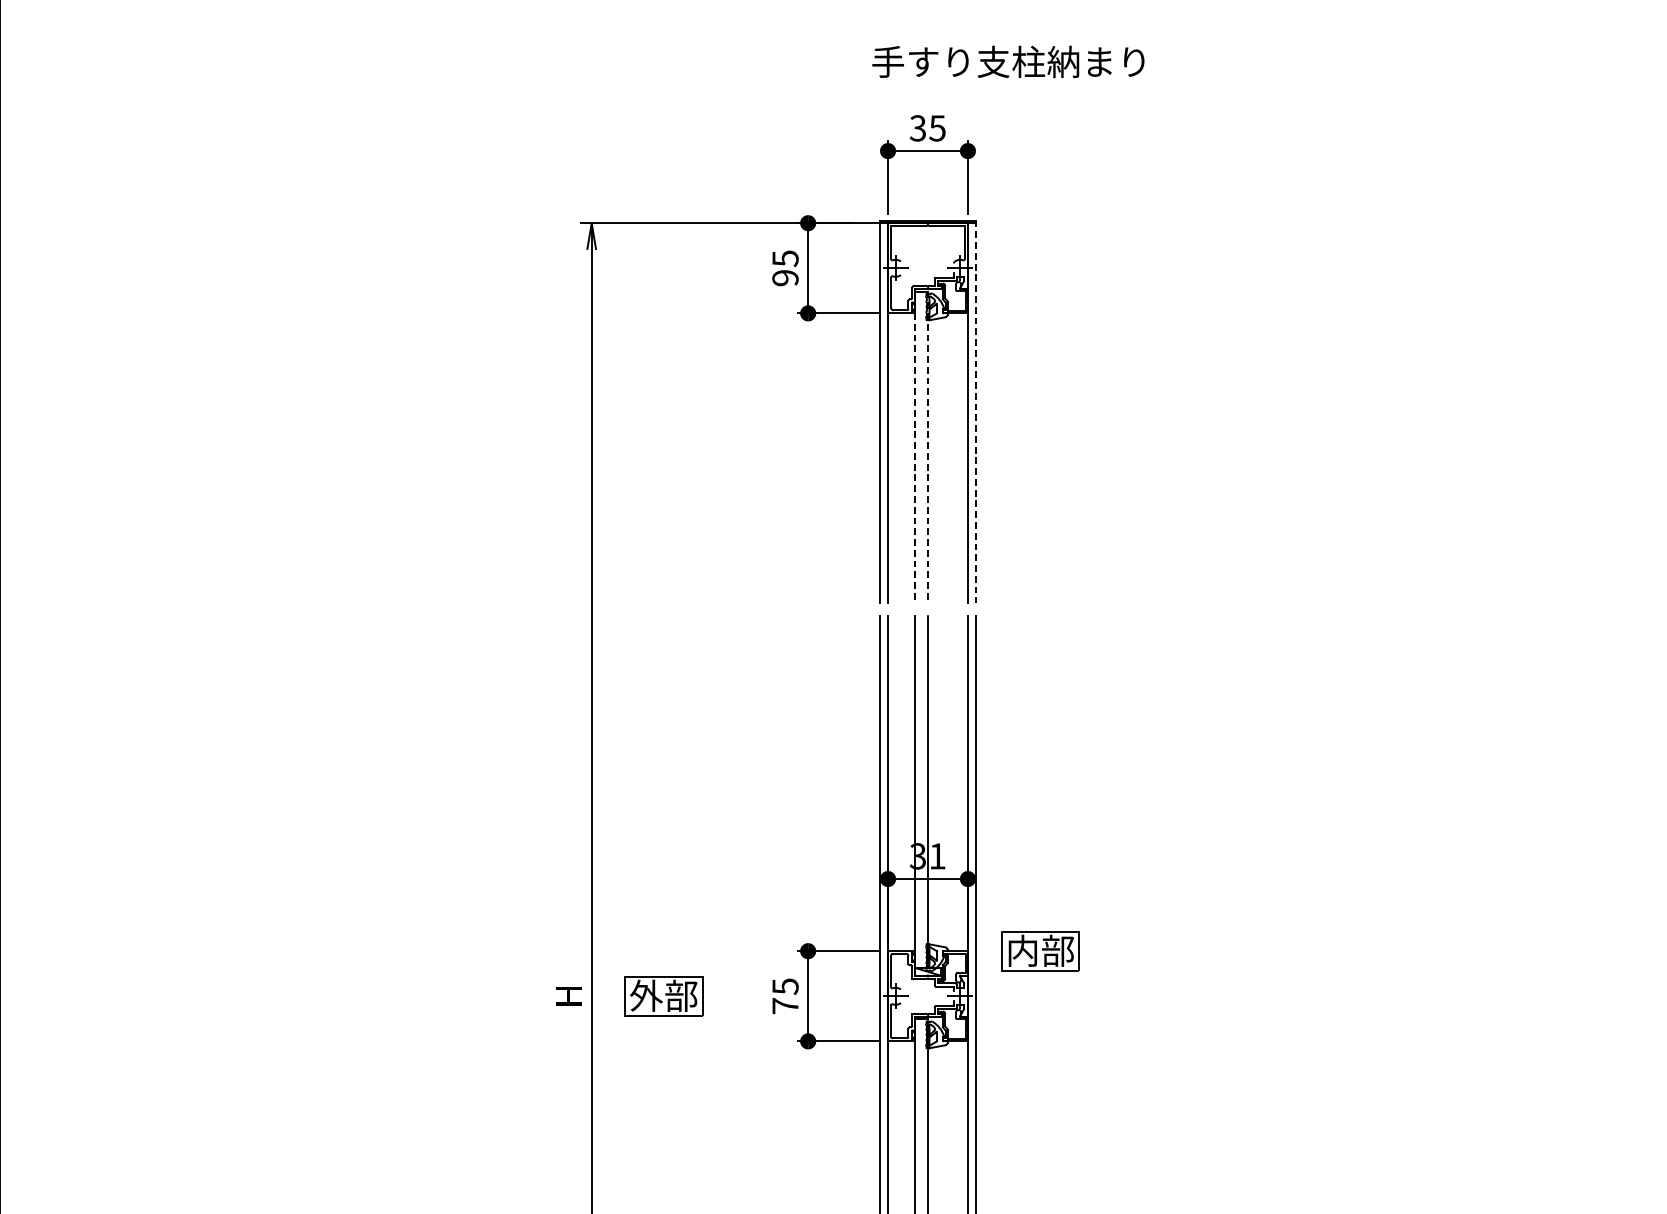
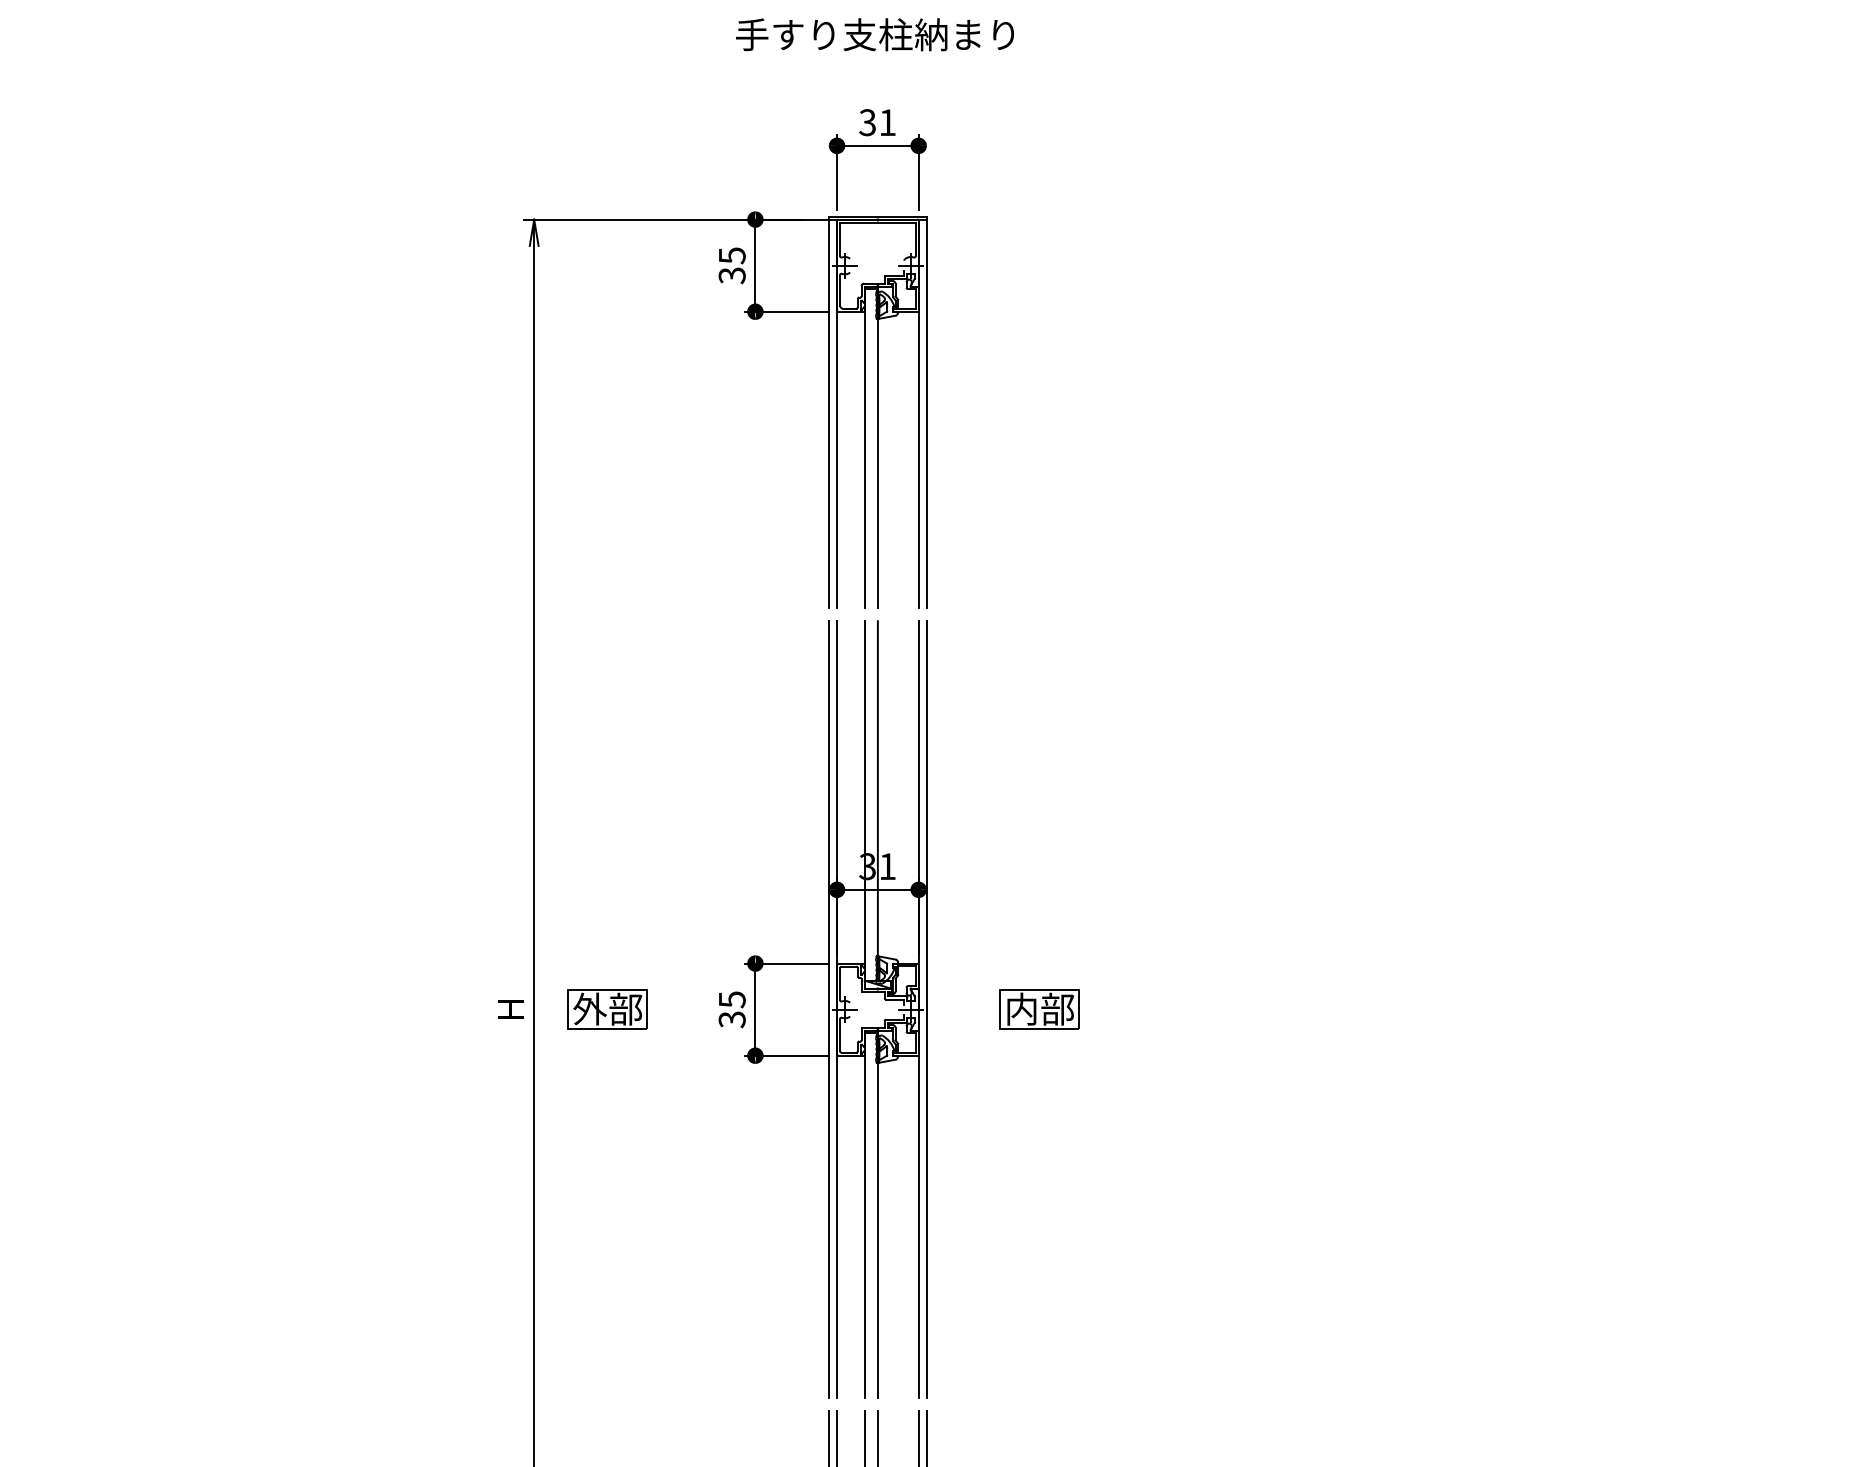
text: (1007, 61) -> (874, 34), moved
text: (937, 128) -> (887, 122), 35 -> 31
text: (784, 277) -> (731, 275), 95 -> 35
line: (975, 411) -> (926, 412), dashed -> solid
line: (914, 448) -> (864, 449), dashed -> solid
line: (927, 448) -> (877, 449), dashed -> solid
part: (1040, 951) -> (1039, 1009), moved
text: (784, 1005) -> (731, 1019), 75 -> 35

